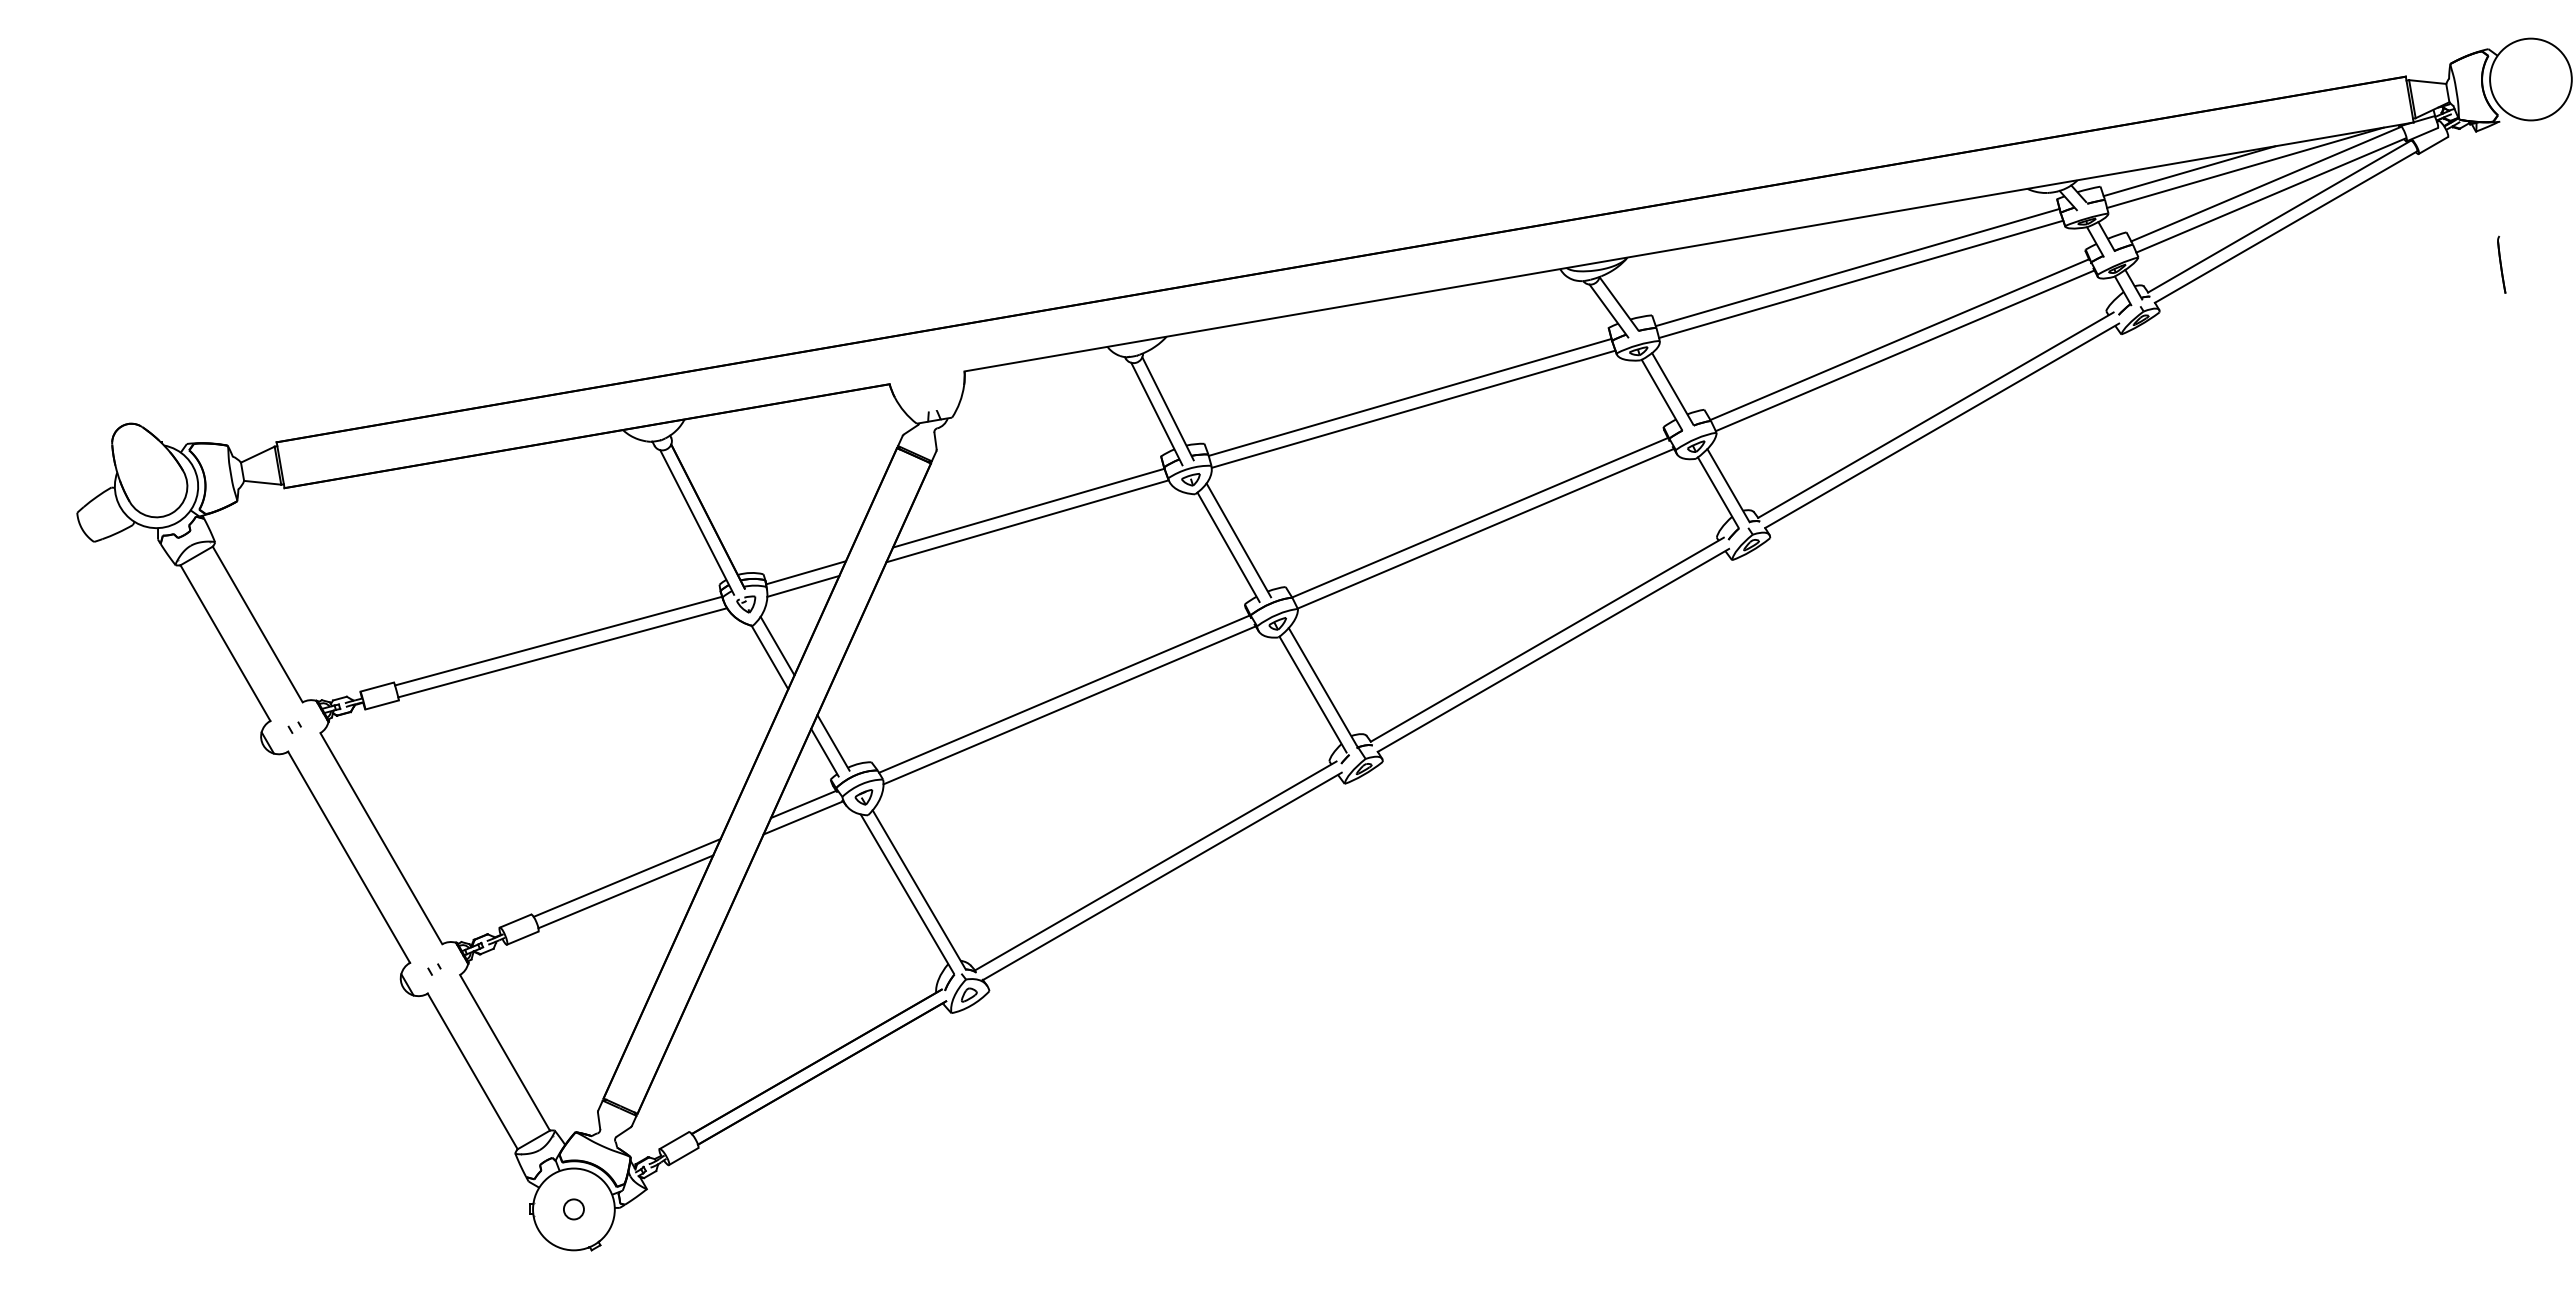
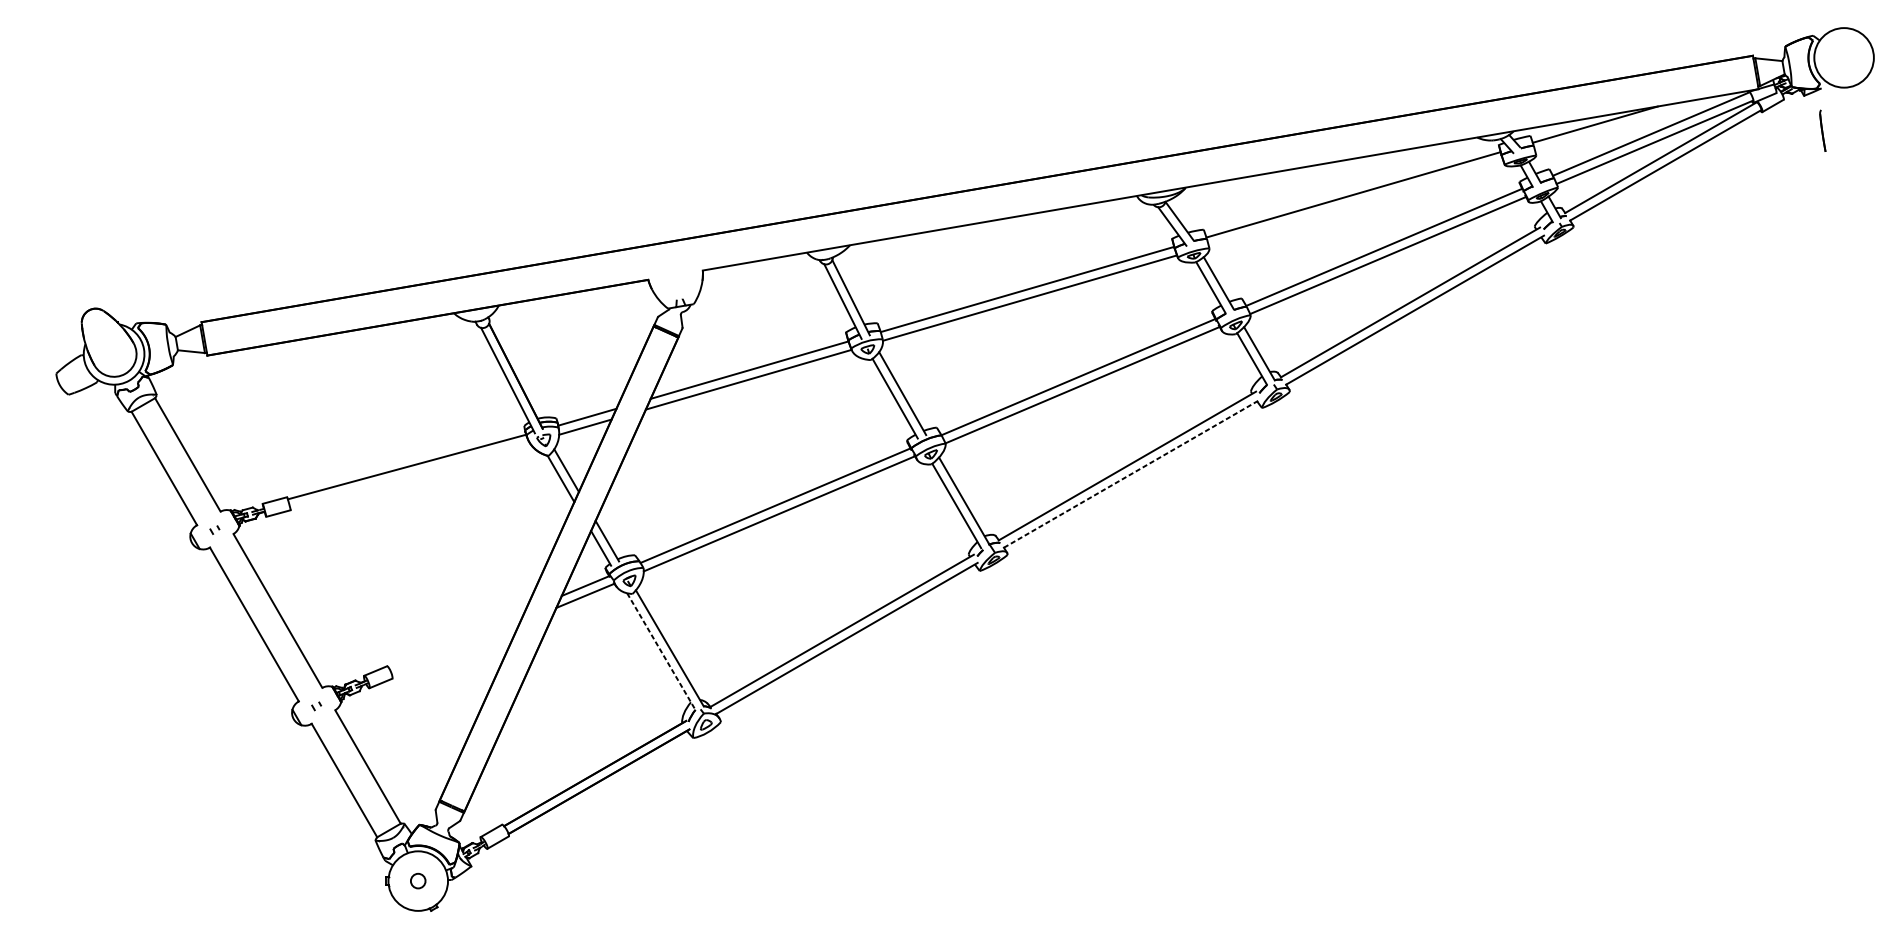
line: (2245, 167) -> (1636, 121), removed
part: (2501, 264) -> (1822, 130), moved
line: (1861, 279) -> (1356, 203), removed
line: (1553, 650) -> (1131, 473), solid -> dashed
line: (562, 652) -> (409, 475), removed
line: (626, 877) -> (456, 639), removed
line: (625, 891) -> (455, 649), removed
line: (907, 894) -> (661, 651), solid -> dashed

